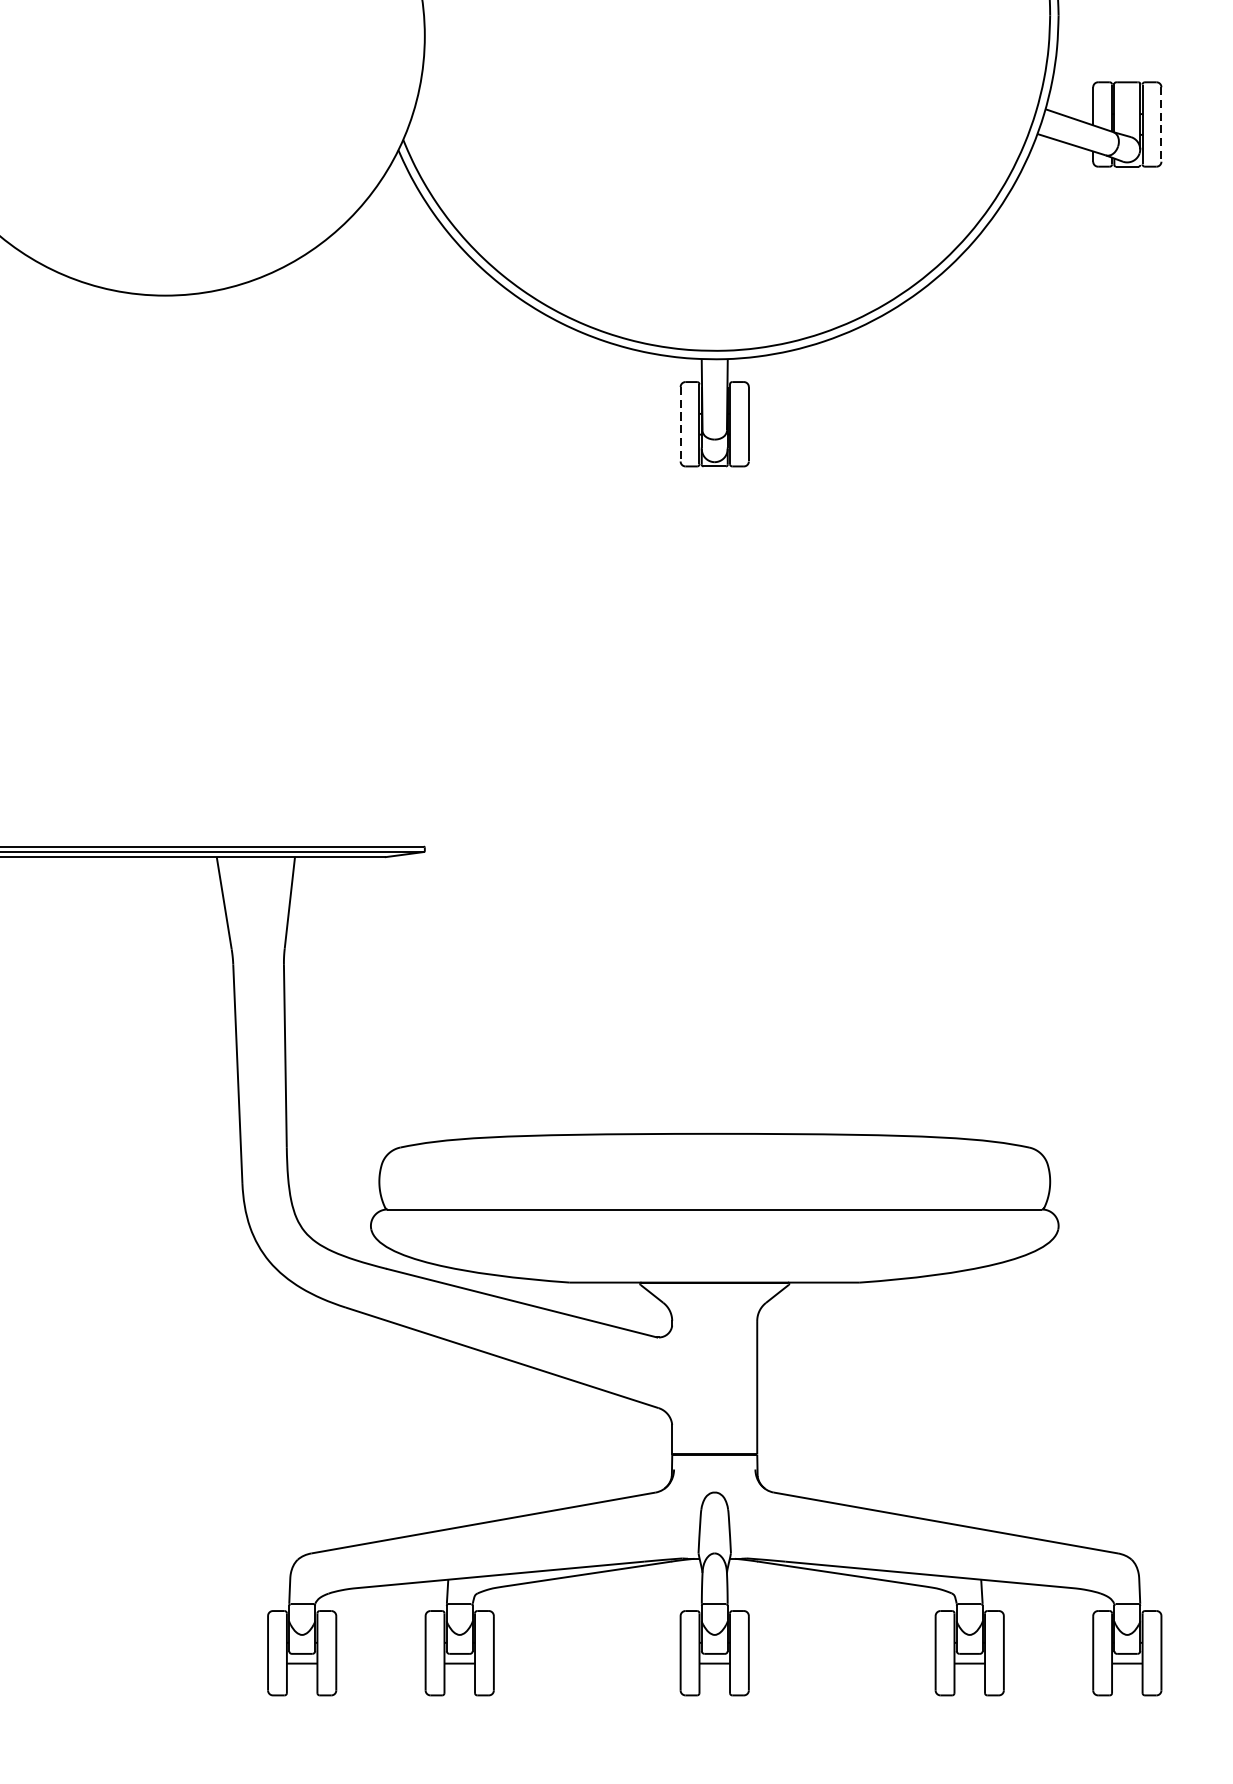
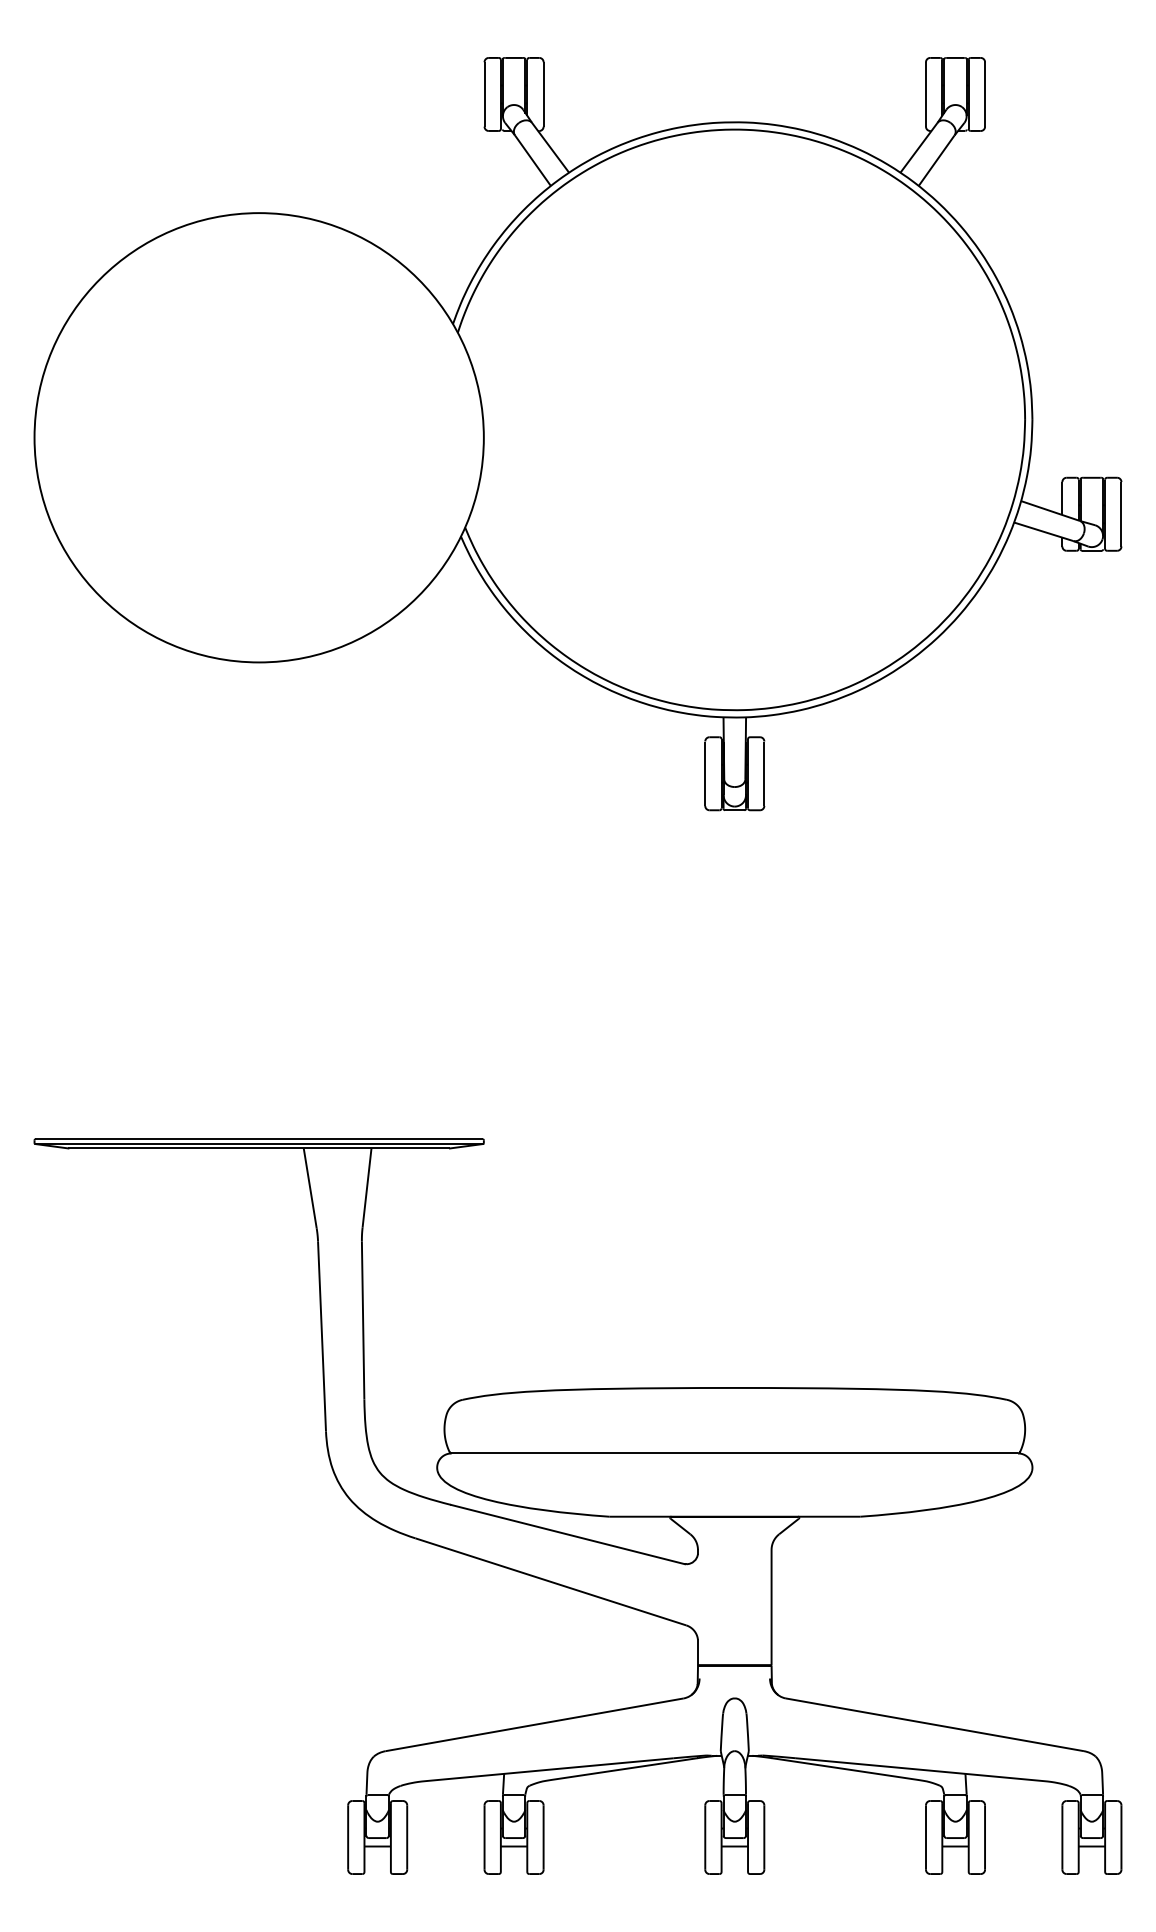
line: (1161, 124) -> (1121, 514), dashed -> solid
line: (680, 425) -> (705, 774), dashed -> solid

